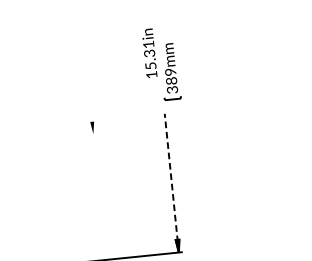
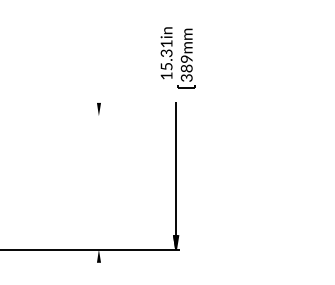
text: (149, 53) -> (166, 53), moved
line: (172, 182) -> (176, 175), dashed -> solid

